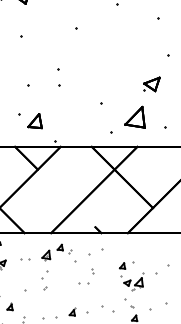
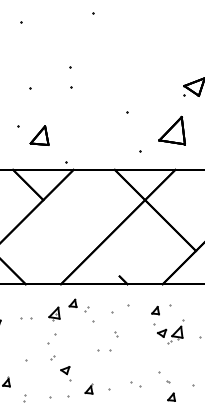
part: (131, 276) -> (167, 324), moved
part: (54, 300) -> (65, 373), added
part: (107, 308) -> (135, 384), size x0.62

